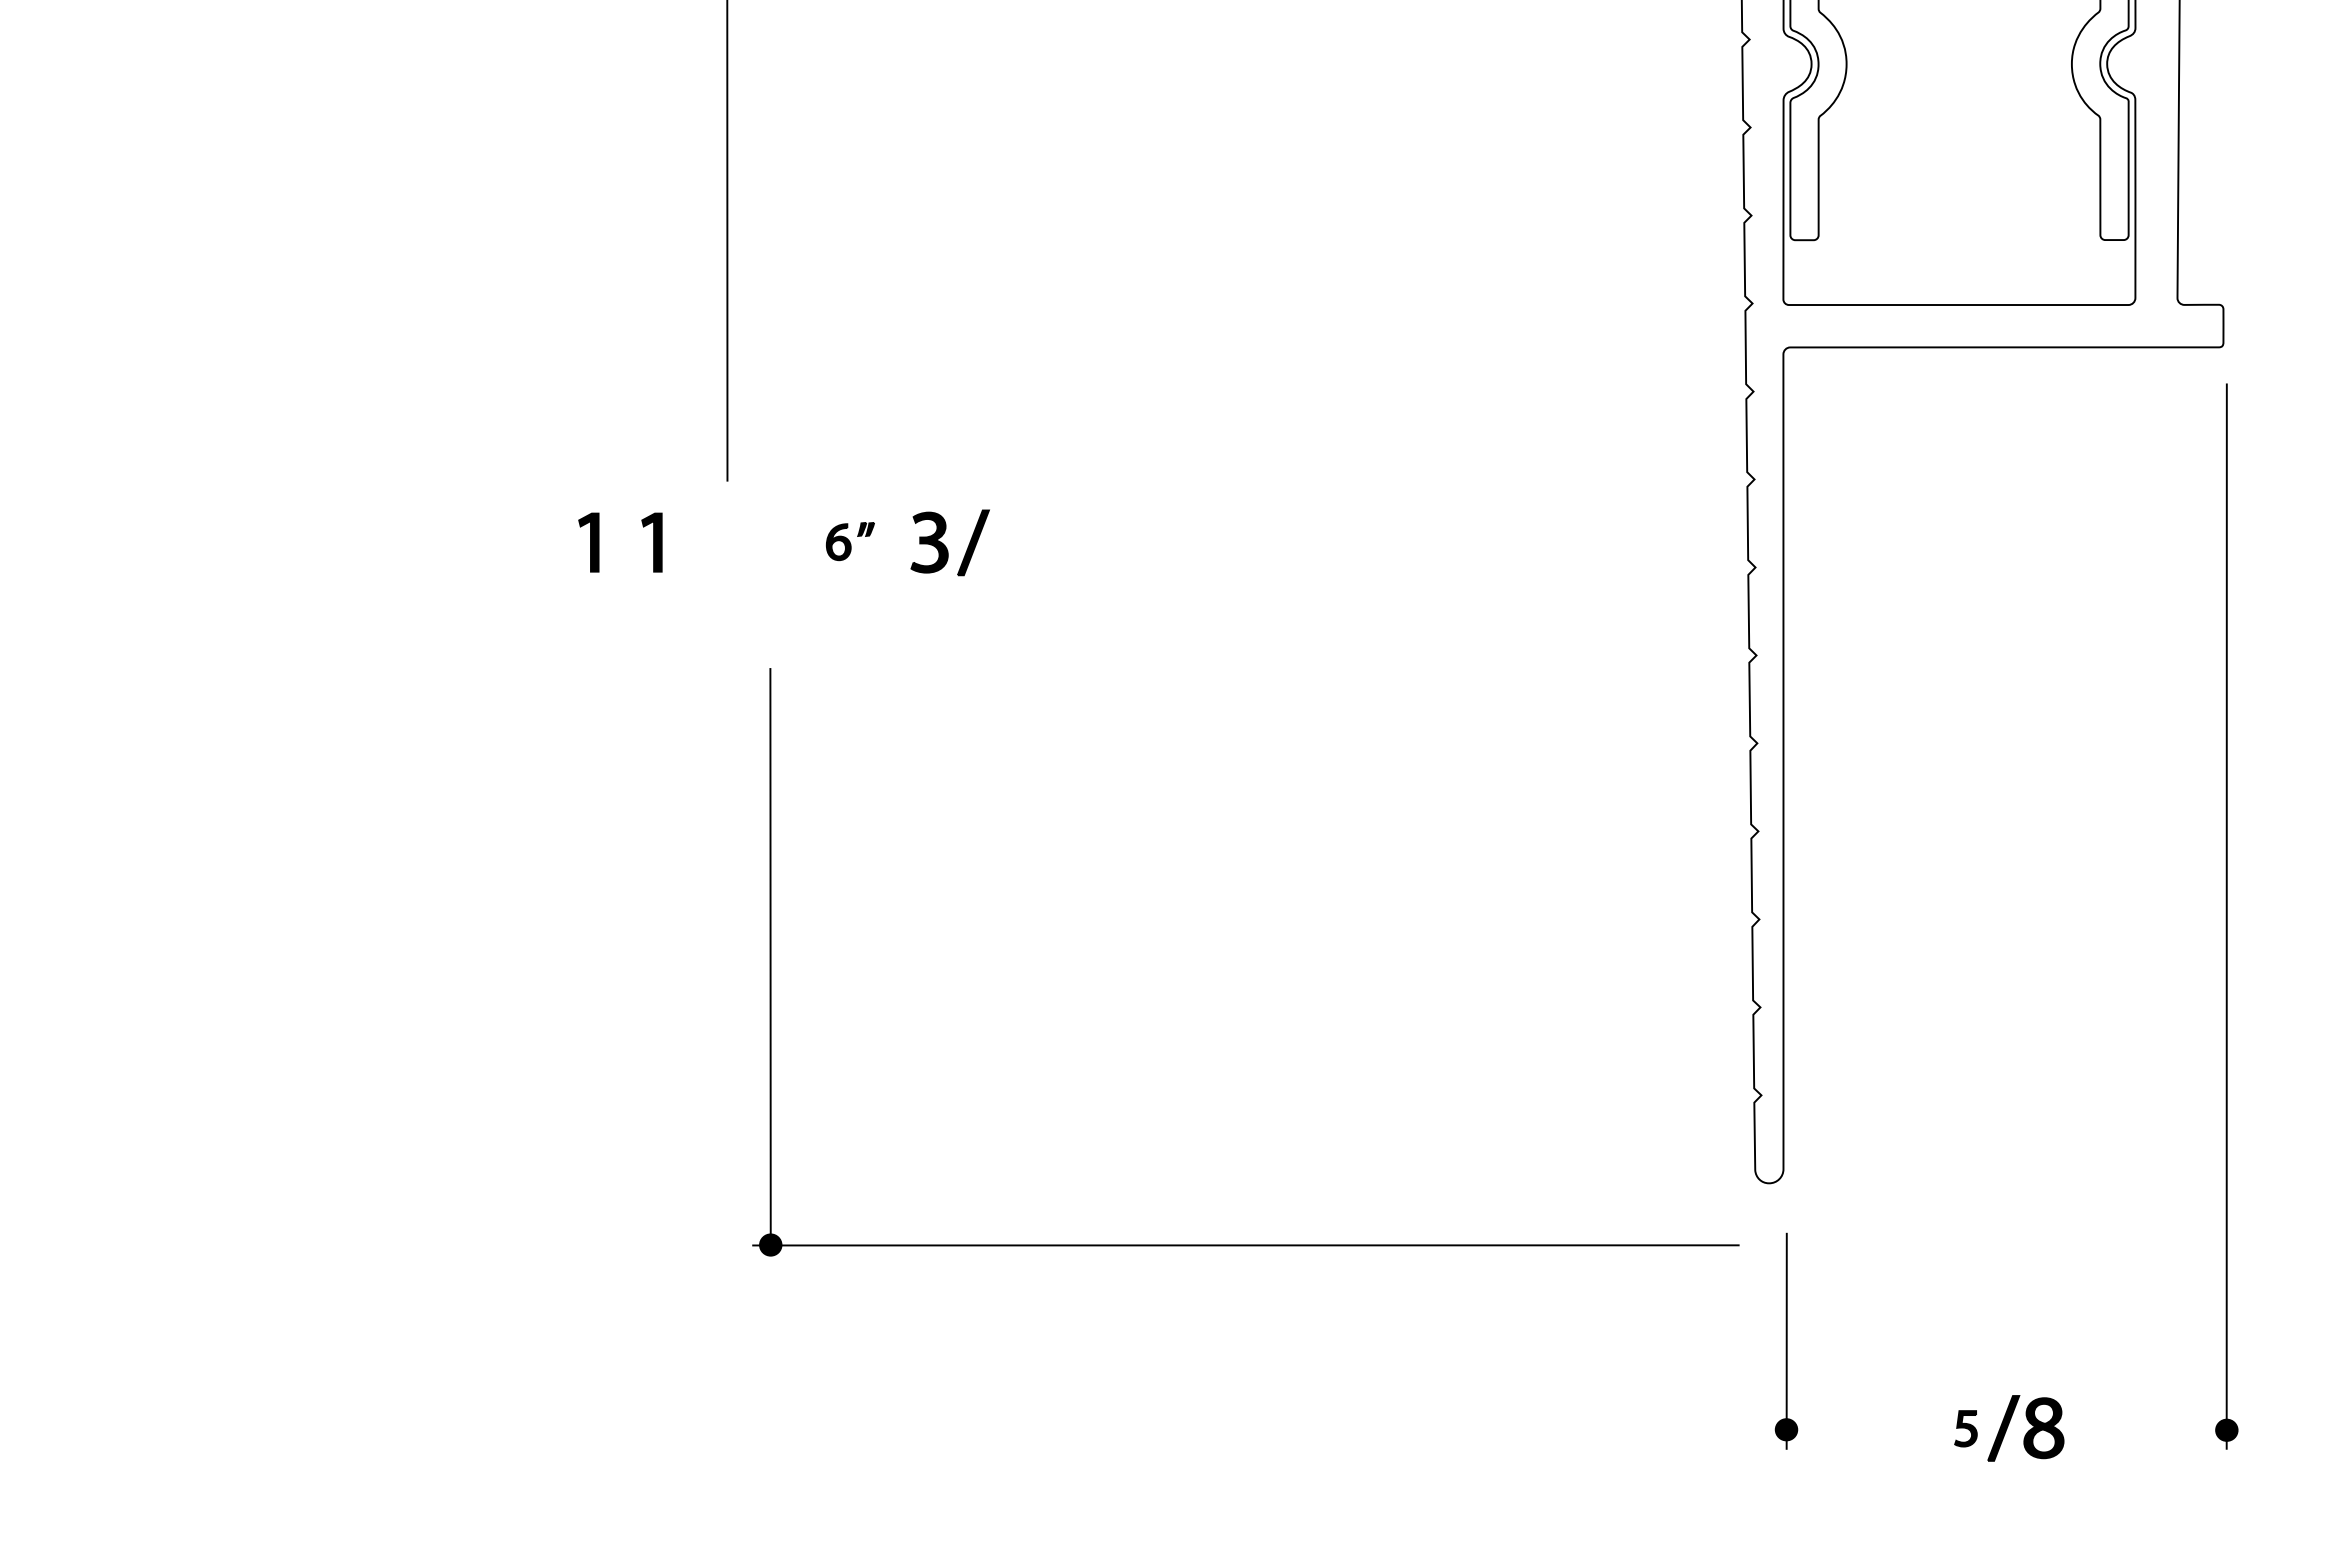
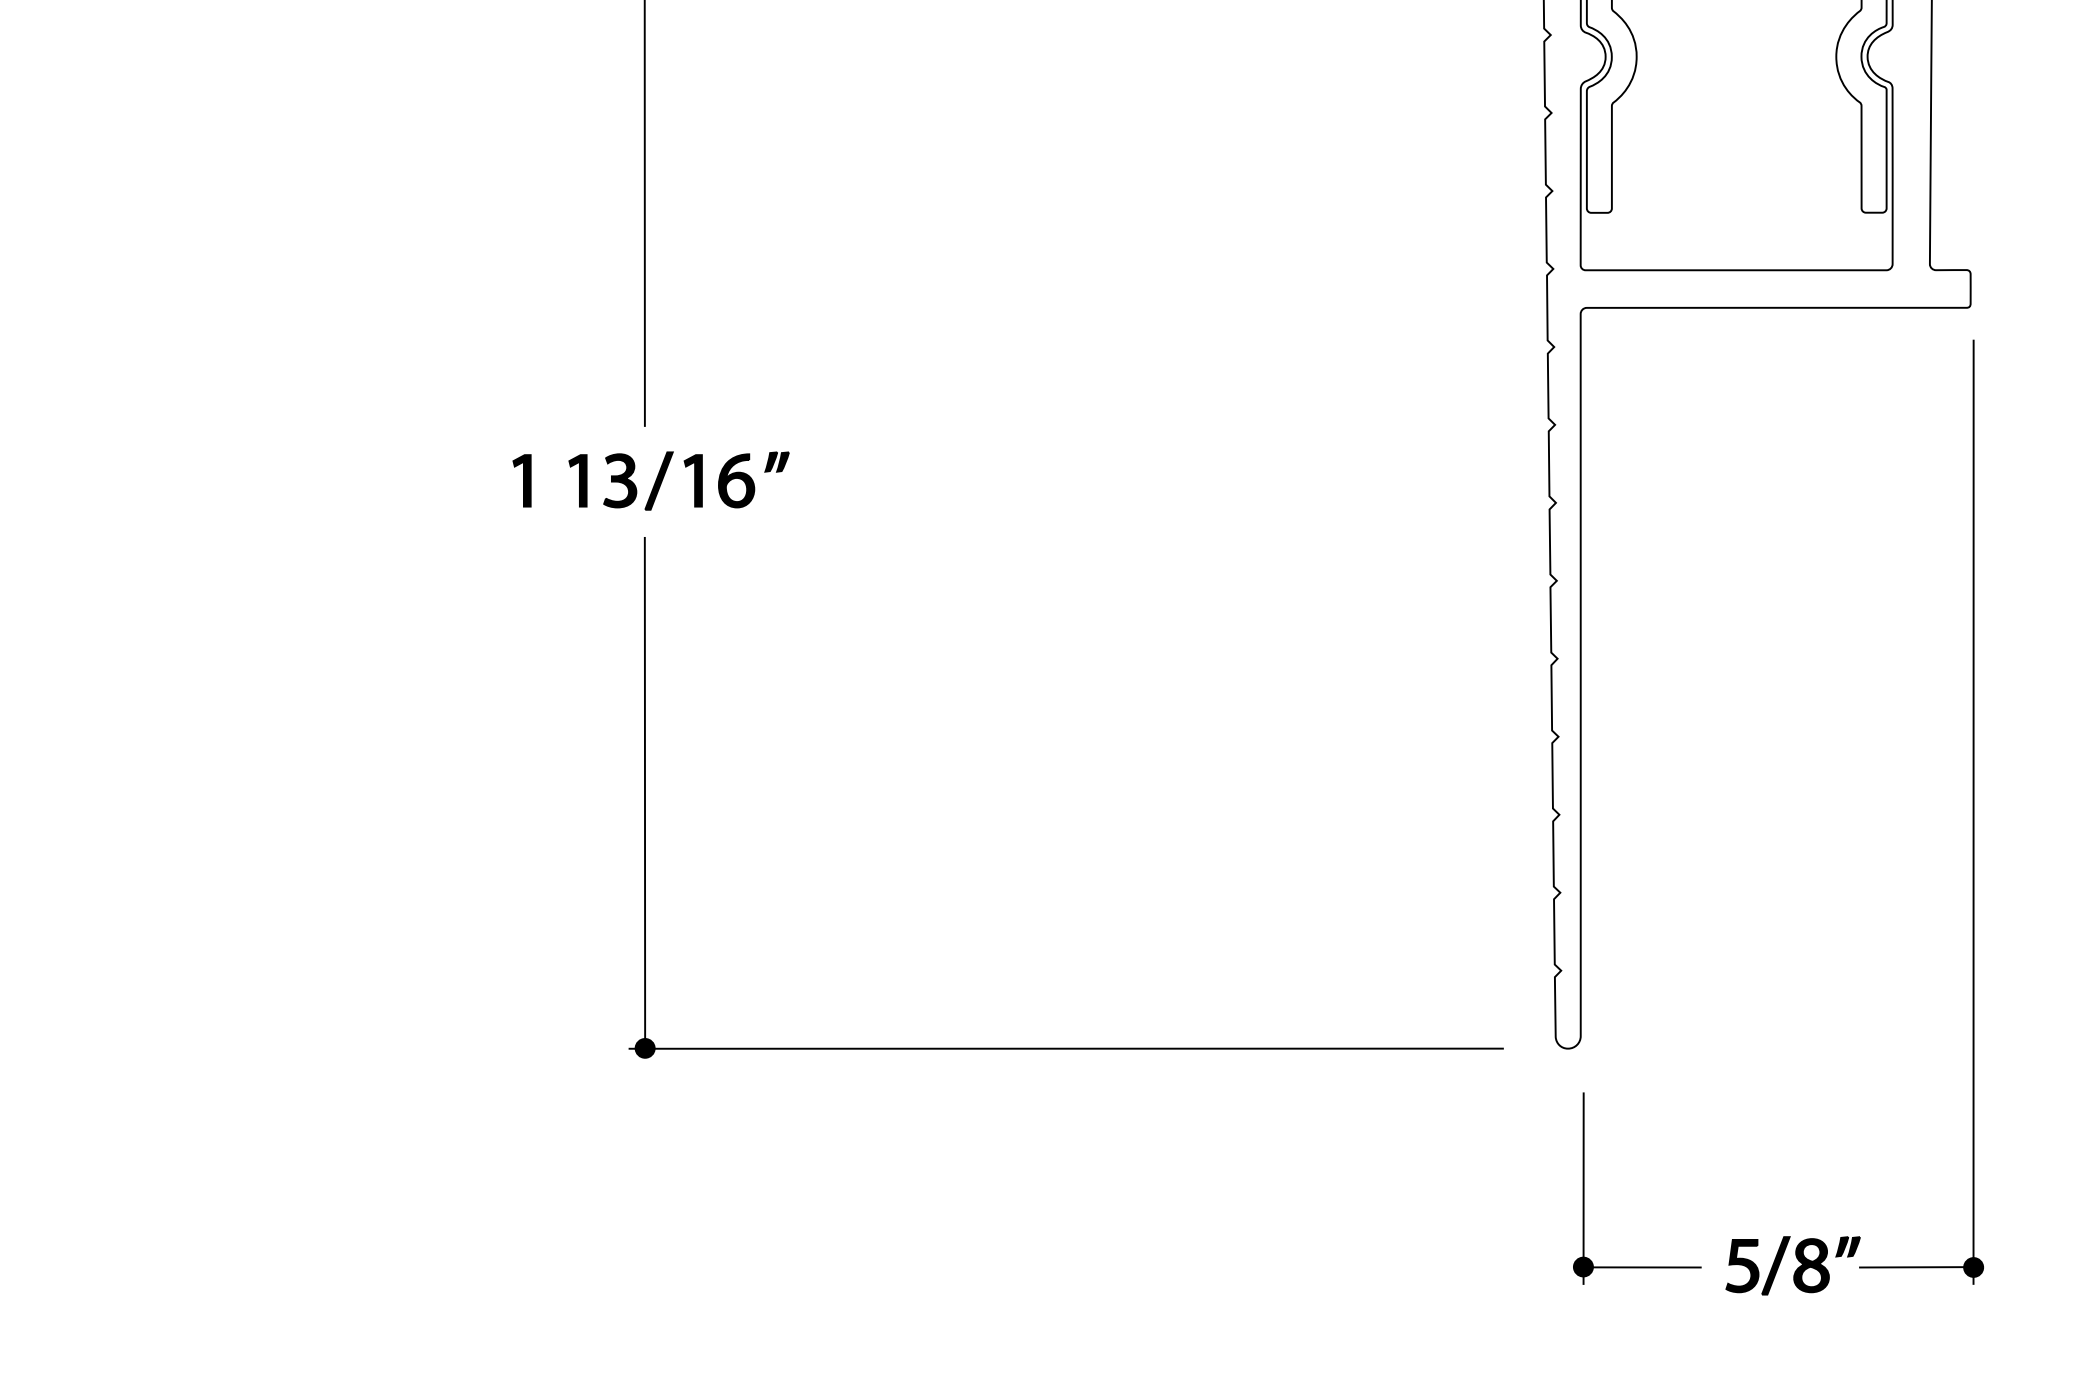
part: (850, 541) -> (753, 479), size x1.67
part: (781, 542) -> (692, 480), added
part: (949, 542) -> (637, 480), moved
part: (1245, 1244) -> (1065, 1047), moved
part: (2084, 1406) -> (1847, 1246), added
part: (1965, 1428) -> (1742, 1265), size x1.67
line: (2162, 1429) -> (1916, 1266), added
line: (1852, 1430) -> (1641, 1267), added

